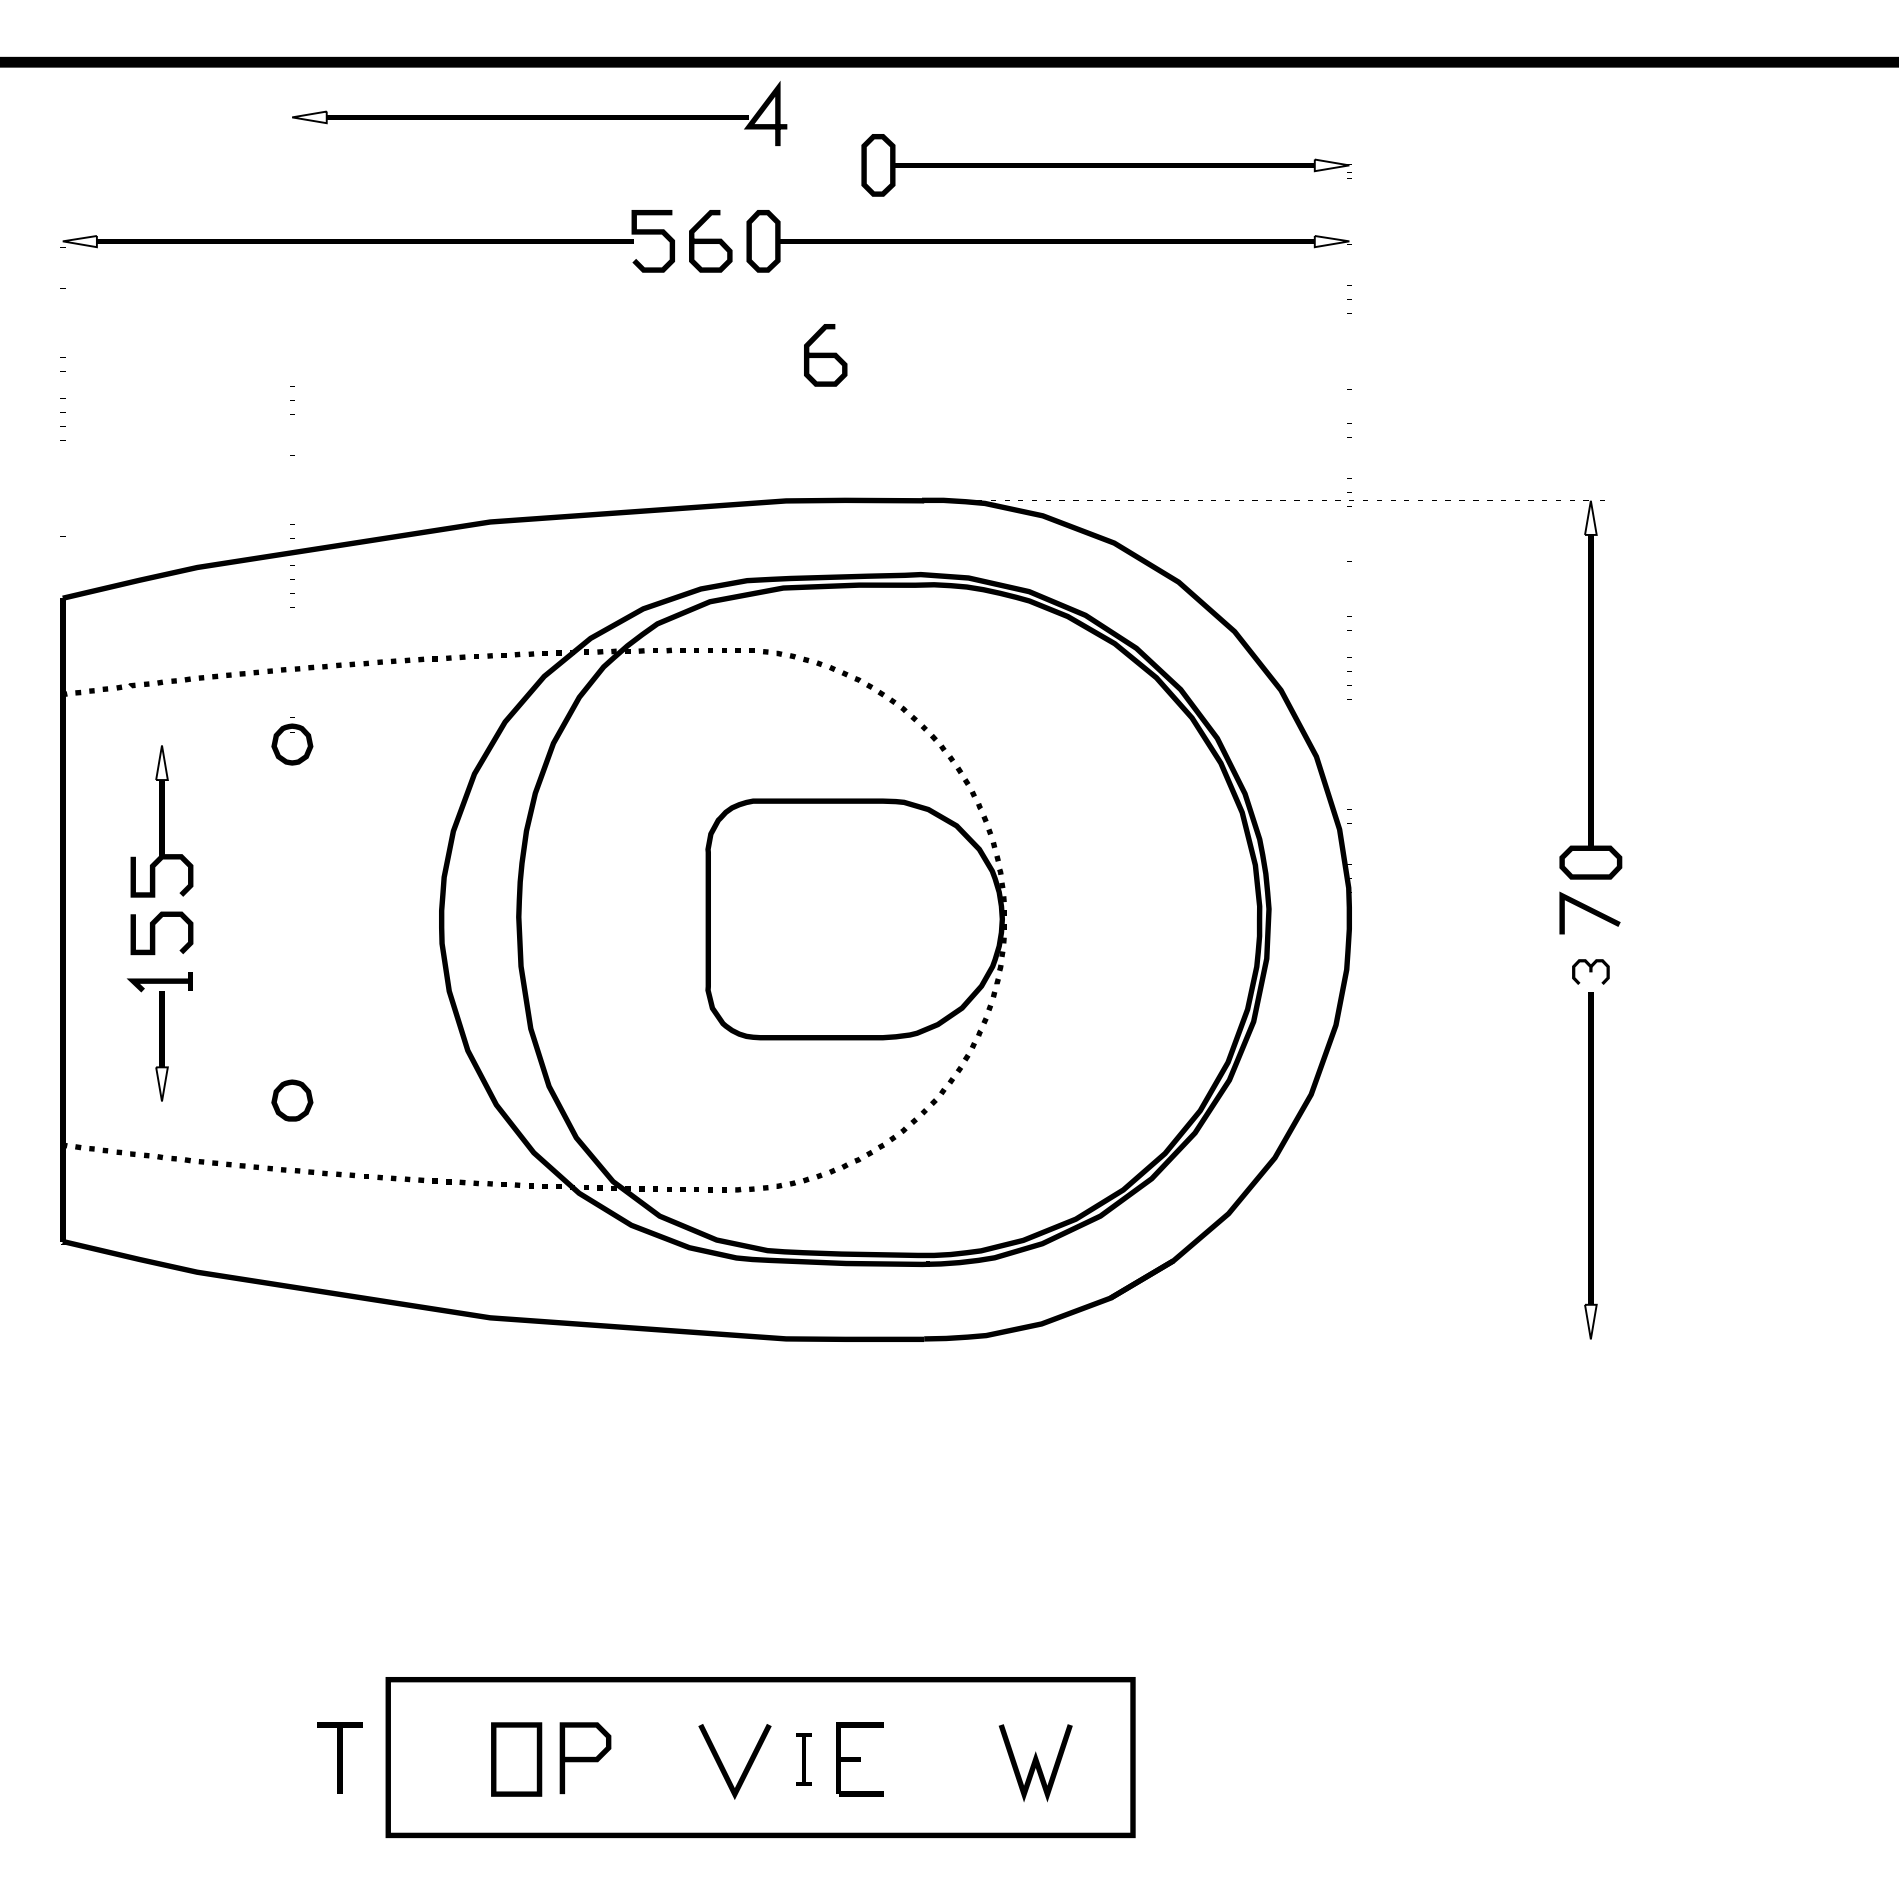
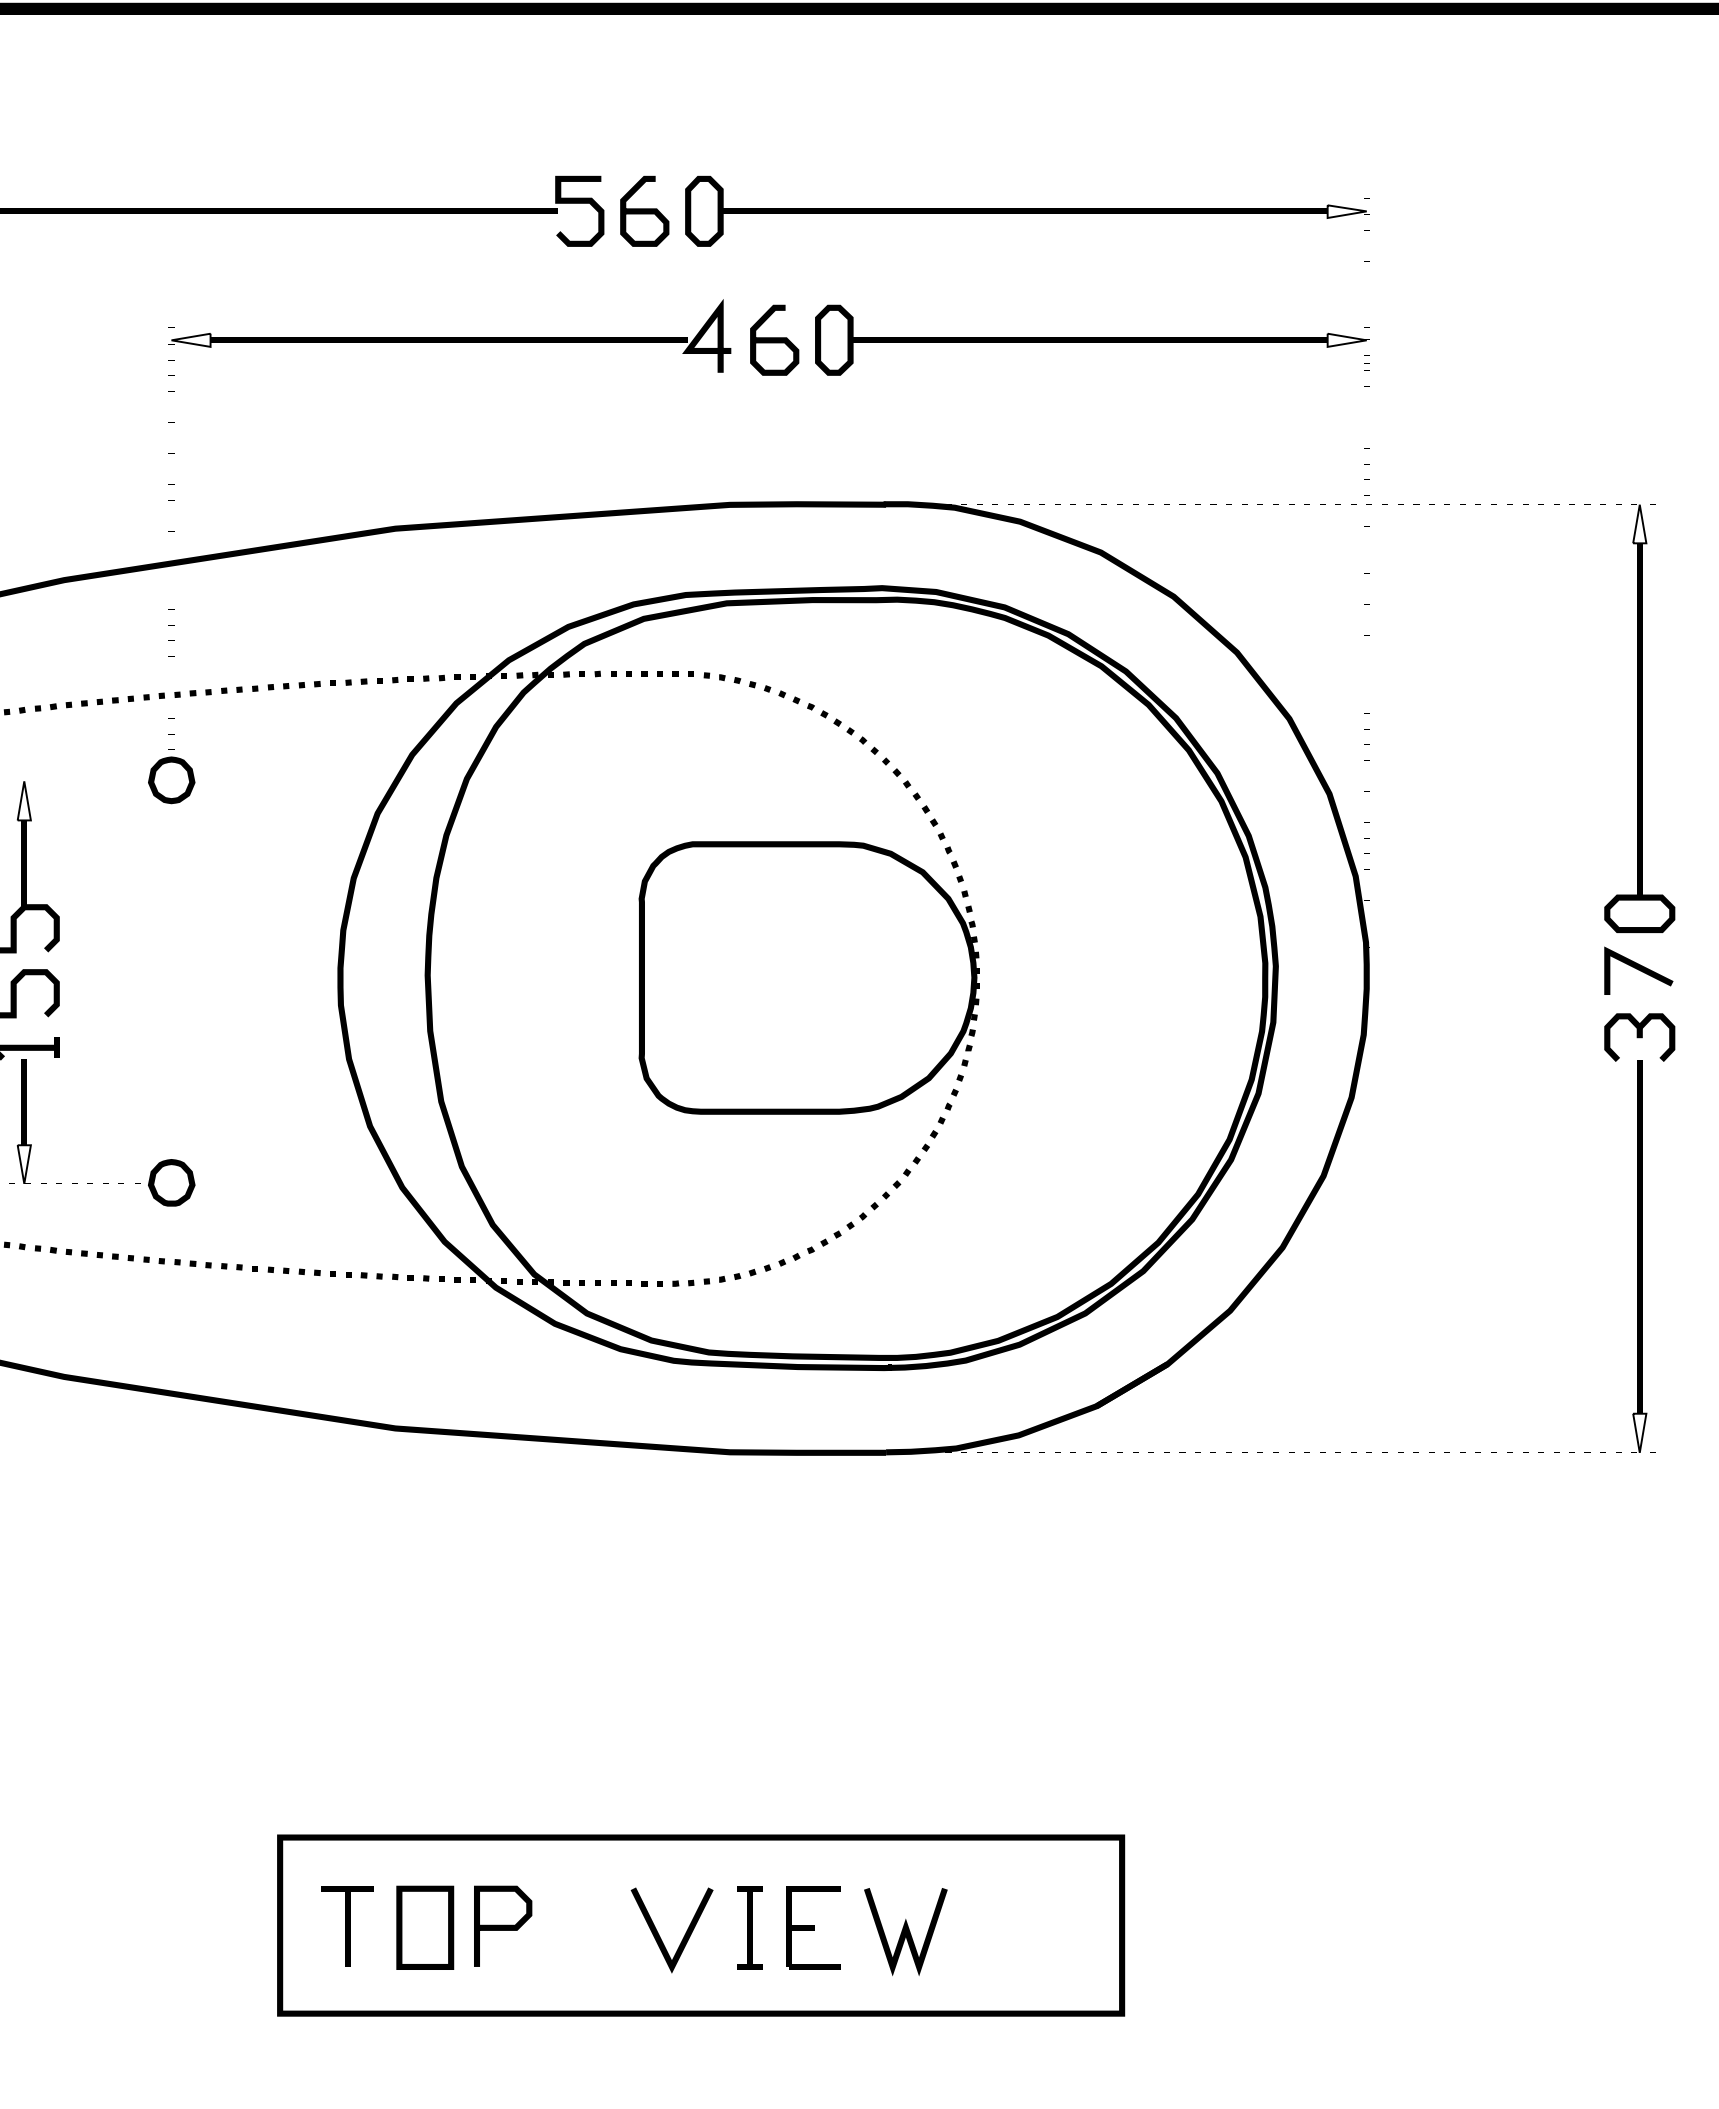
part: (539, 113) -> (451, 335), moved
part: (1106, 165) -> (1092, 340), moved
part: (1590, 971) -> (1639, 1036), size x1.67
part: (339, 1757) -> (347, 1925), moved
part: (803, 1759) -> (749, 1927), size x1.43
line: (1035, 1763) -> (905, 1932), moved

